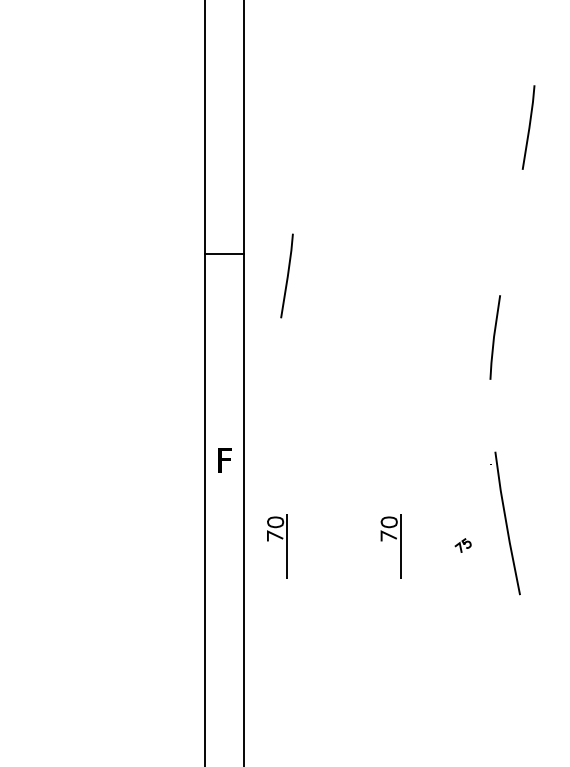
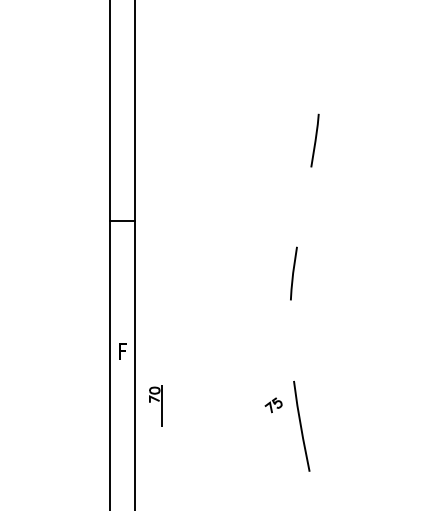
line: (286, 275) -> (161, 234), removed
line: (507, 523) -> (301, 426), moved
part: (390, 545) -> (227, 405), removed
part: (463, 545) -> (273, 405), size x1.67

